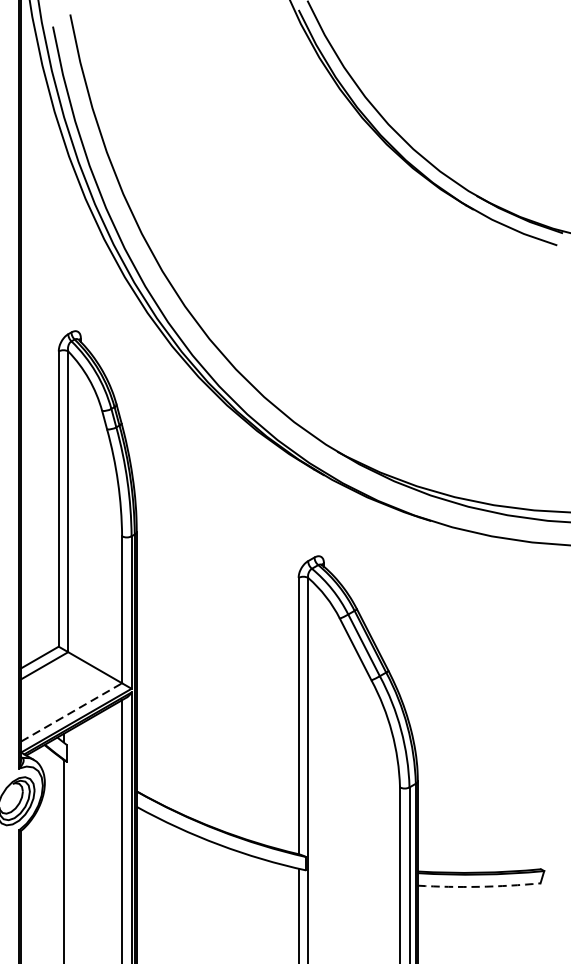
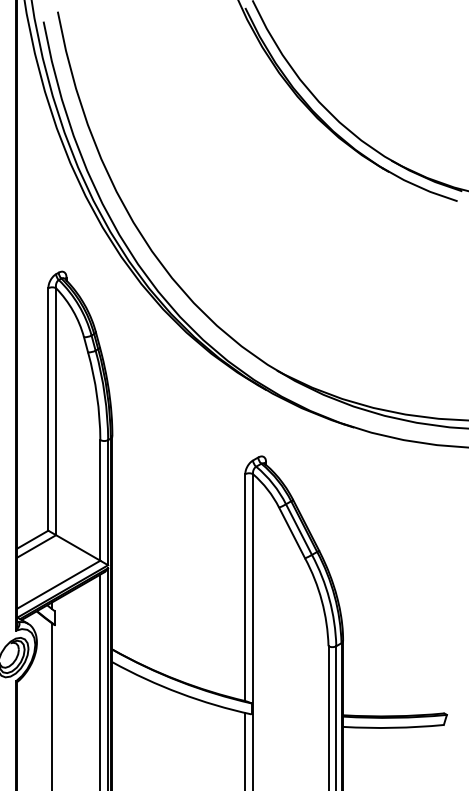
line: (71, 712) -> (58, 584), dashed -> solid
arc: (479, 886) -> (393, 727), dashed -> solid

